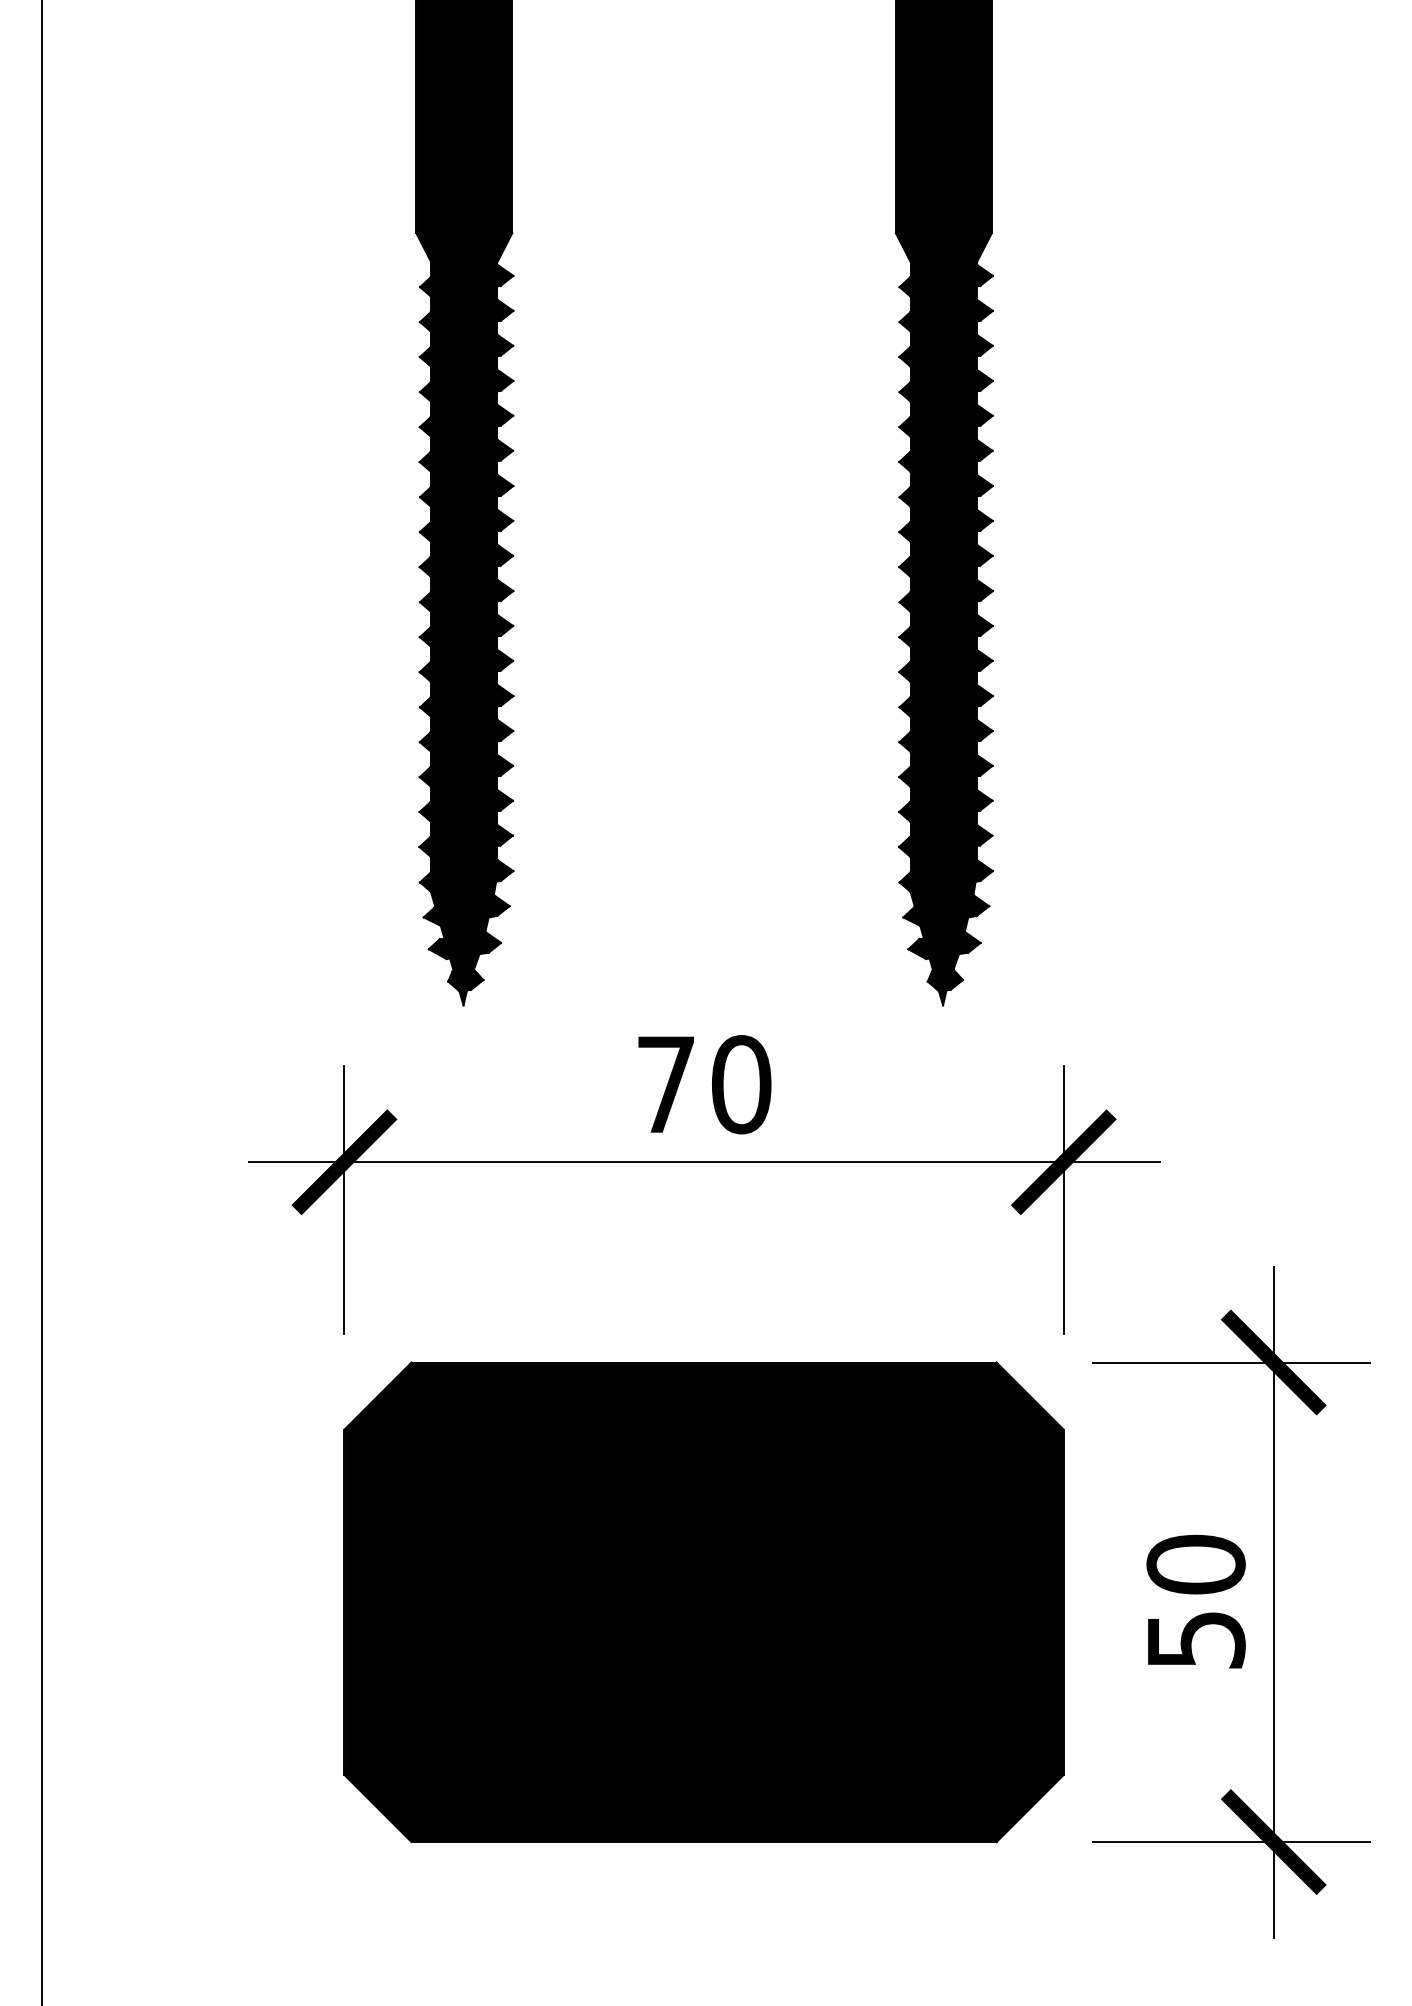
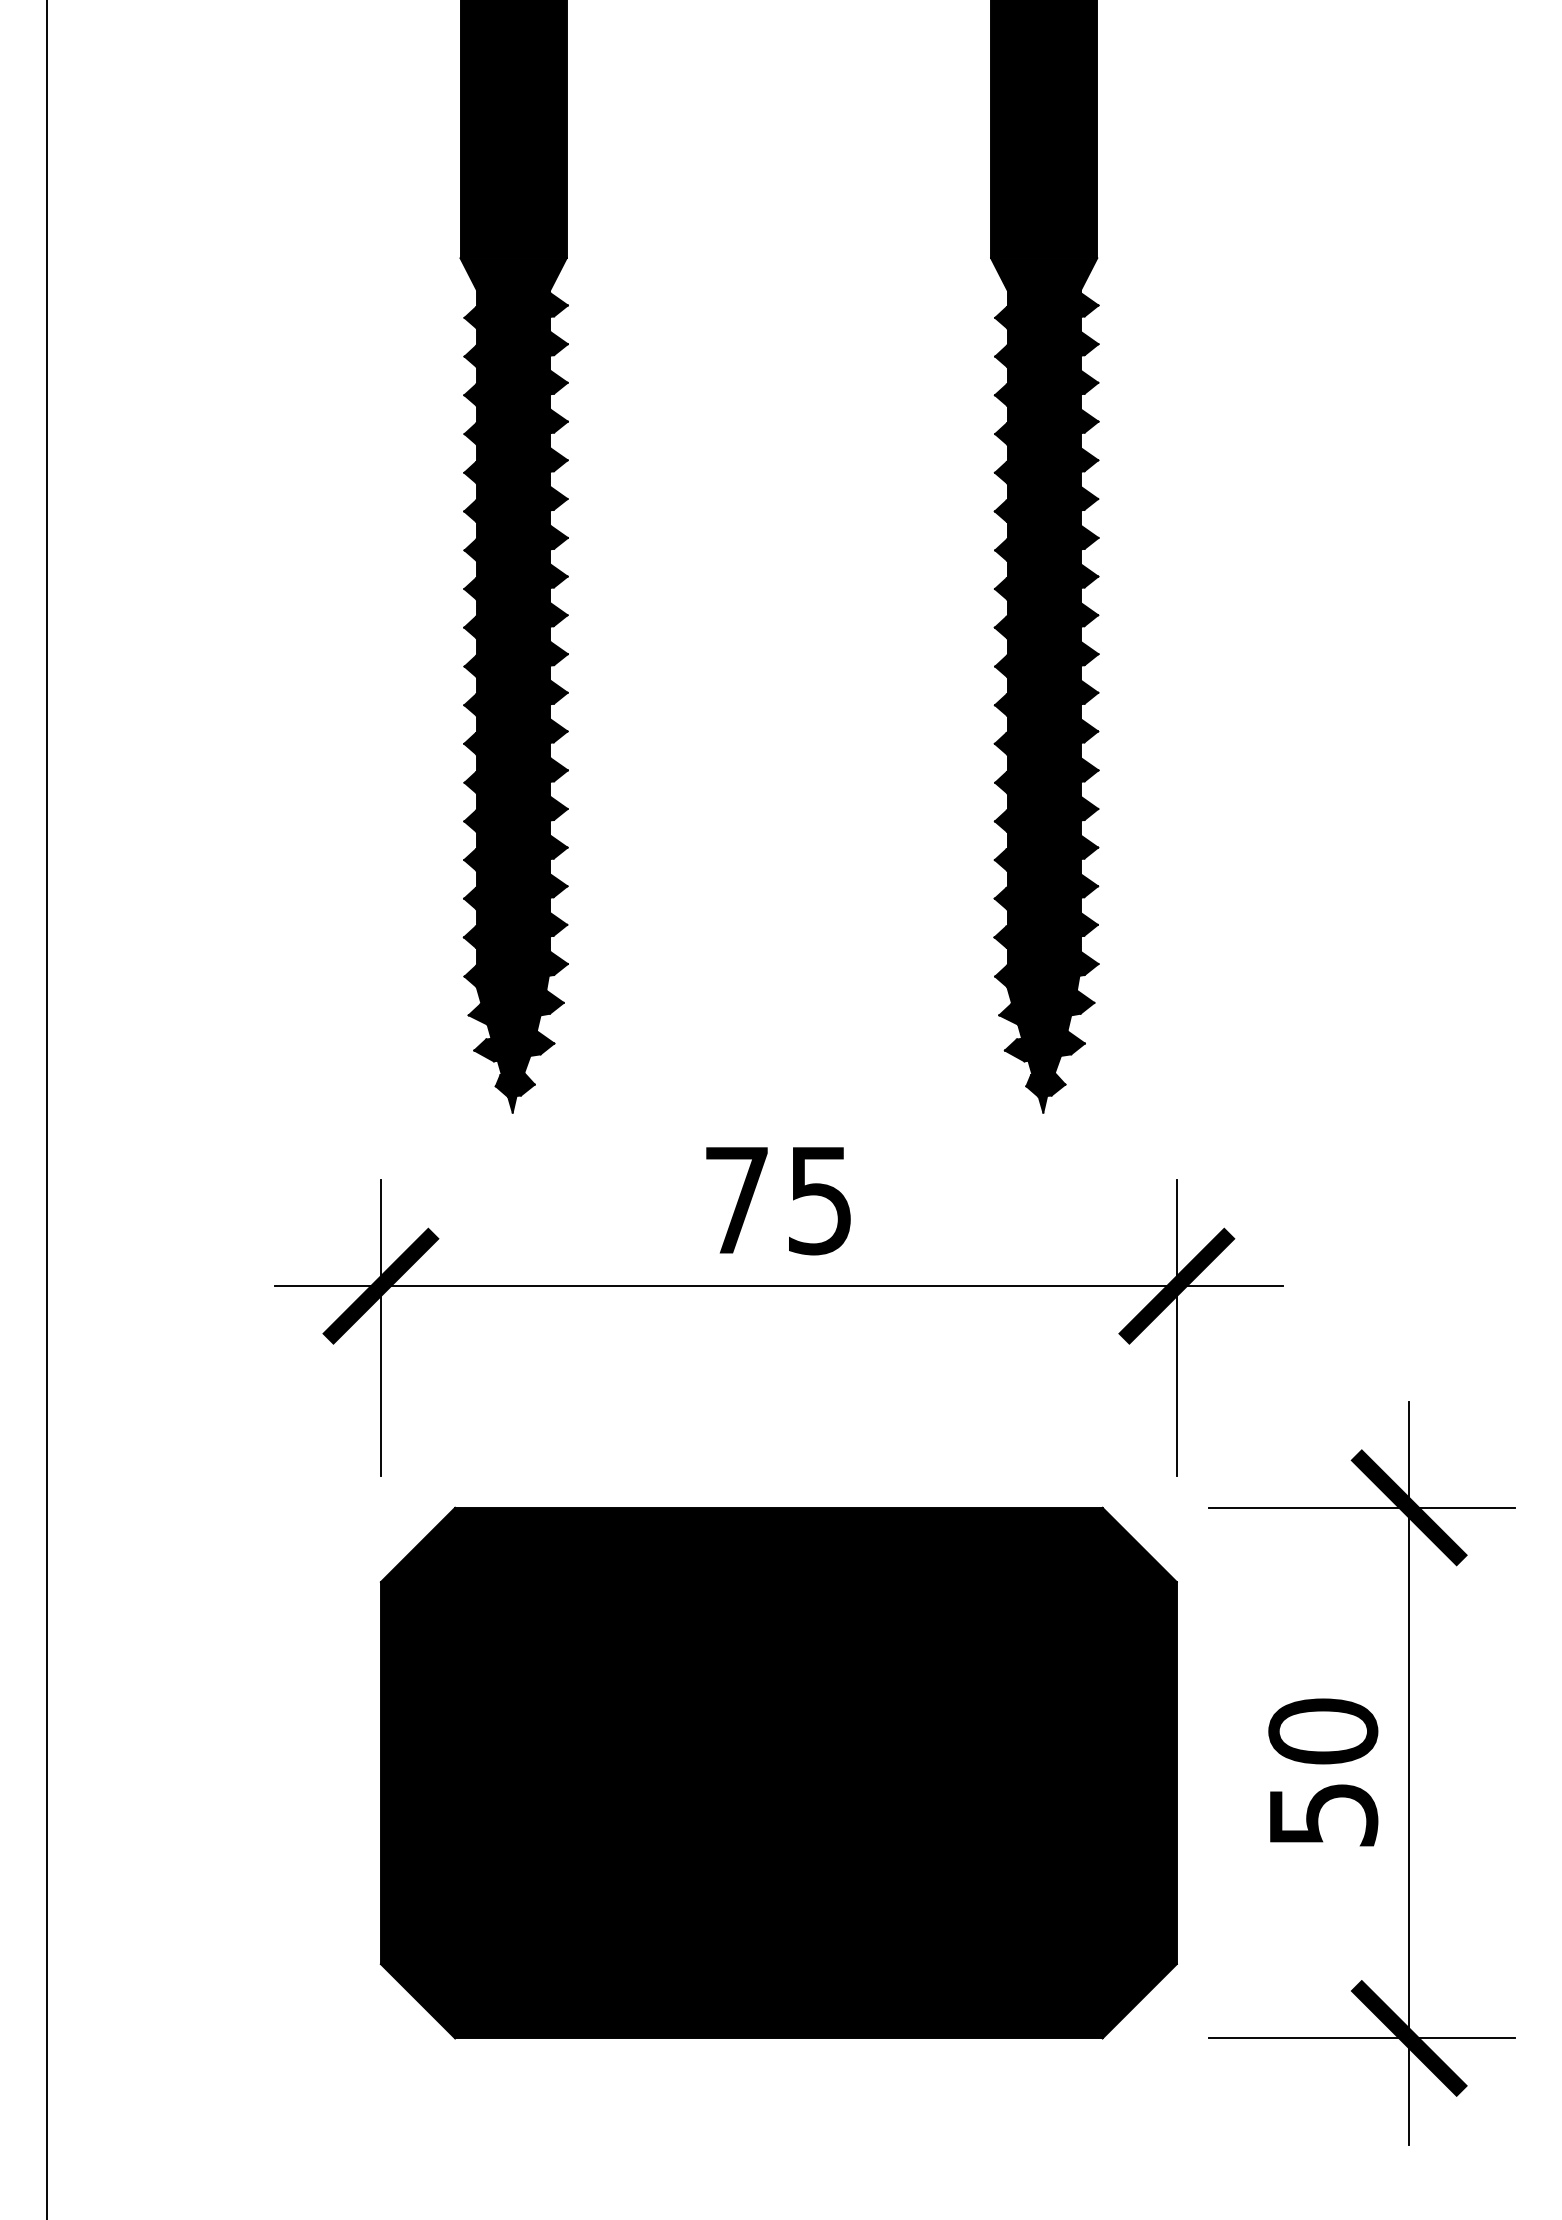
text: (741, 1084) -> (820, 1200), 70 -> 75

